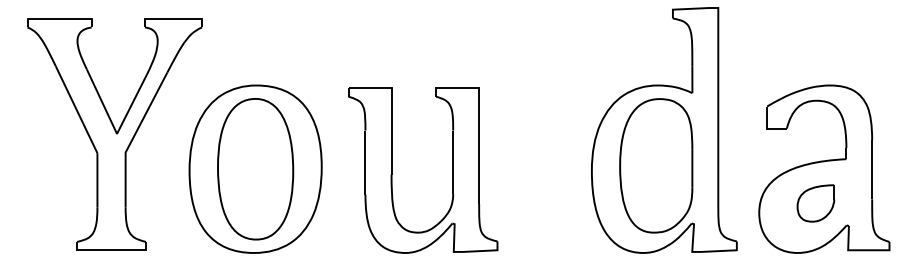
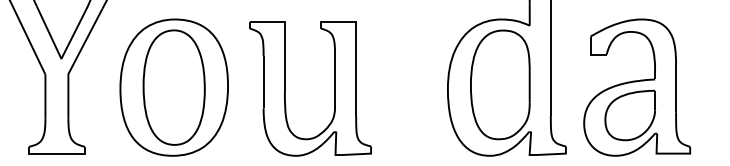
part: (815, 203) -> (629, 115), size x1.67

